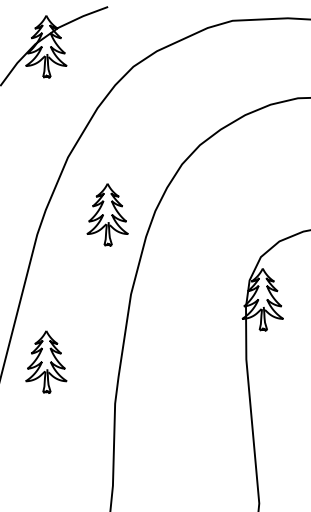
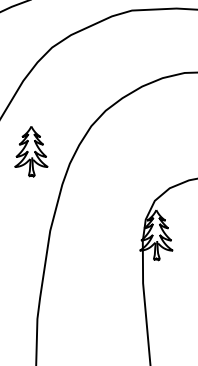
part: (107, 214) -> (31, 151), moved

